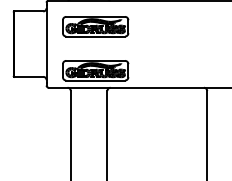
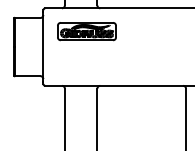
part: (95, 70) -> (86, 70), removed

